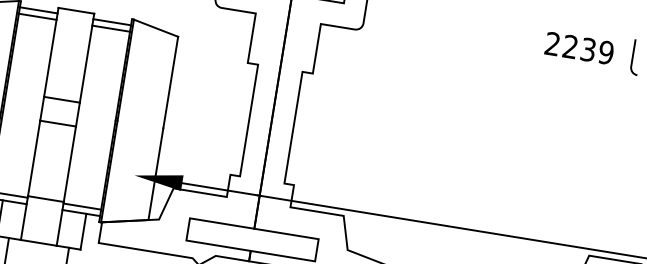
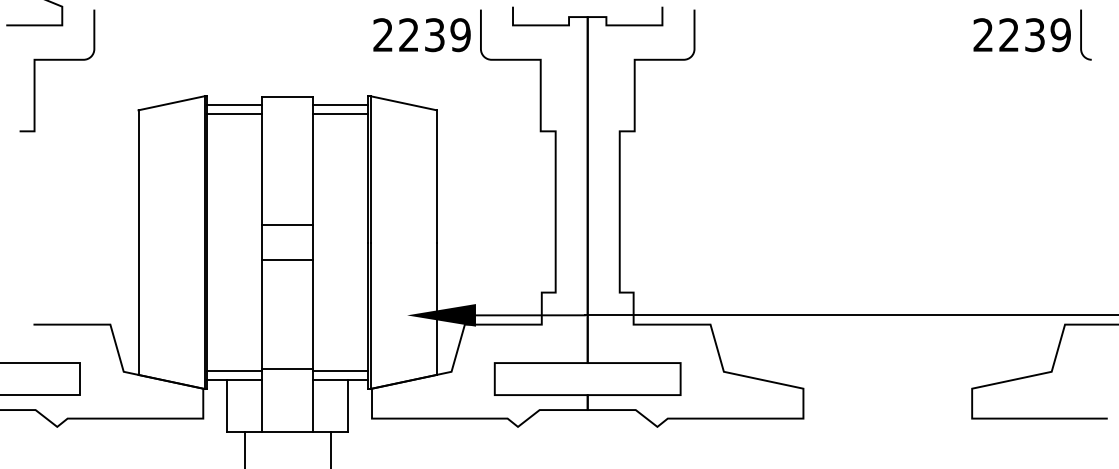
text: (579, 48) -> (1021, 35), moved

